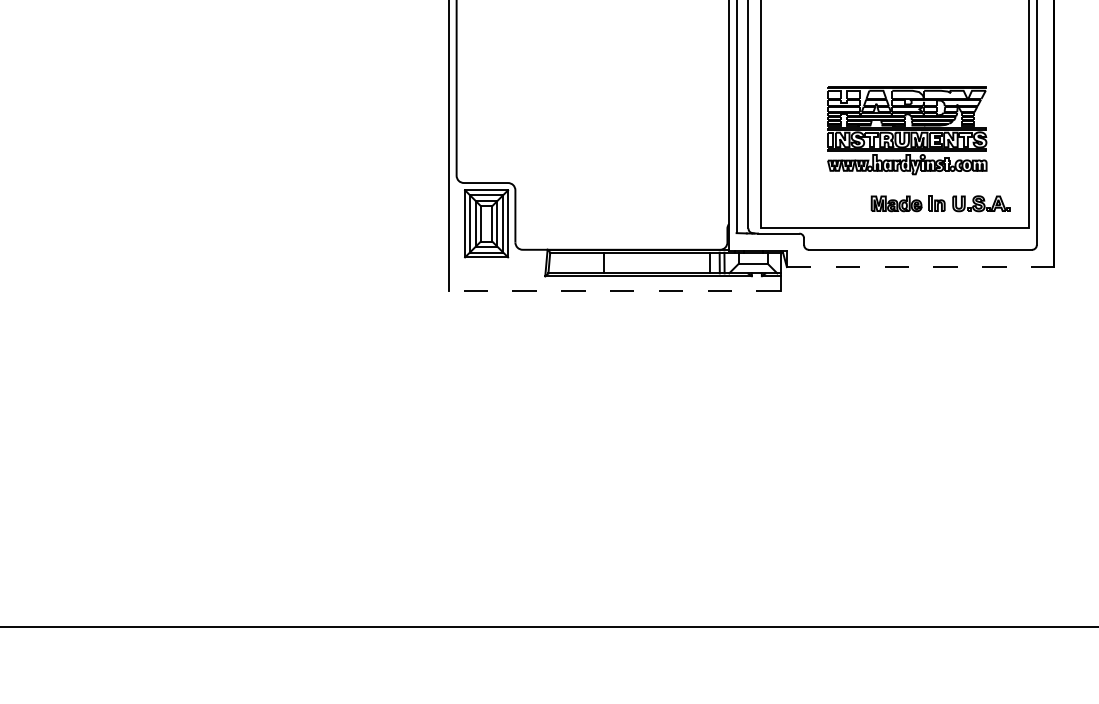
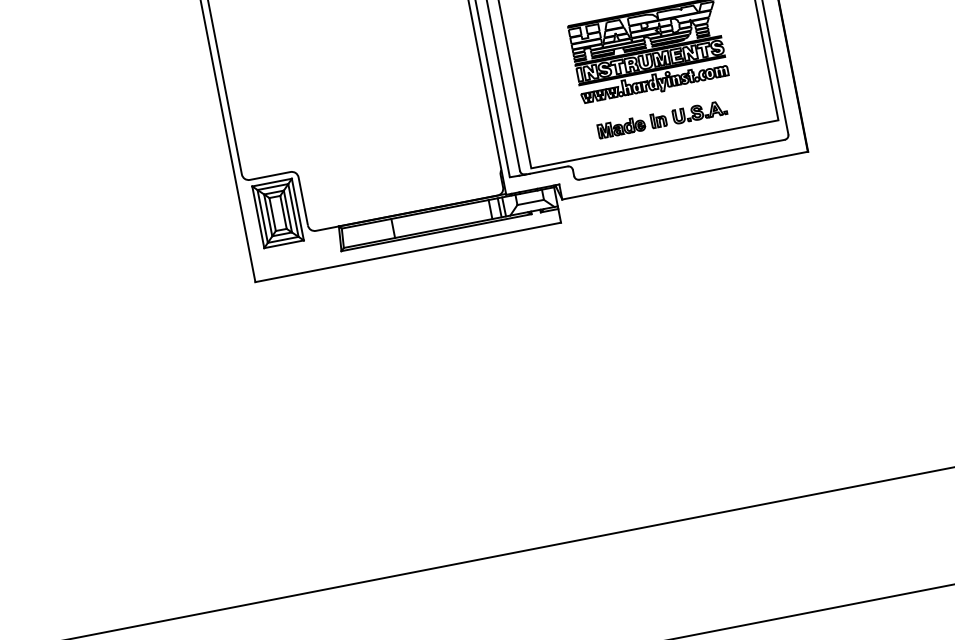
part: (940, 203) -> (661, 119), moved
line: (920, 267) -> (685, 176), dashed -> solid
line: (614, 291) -> (407, 252), dashed -> solid

